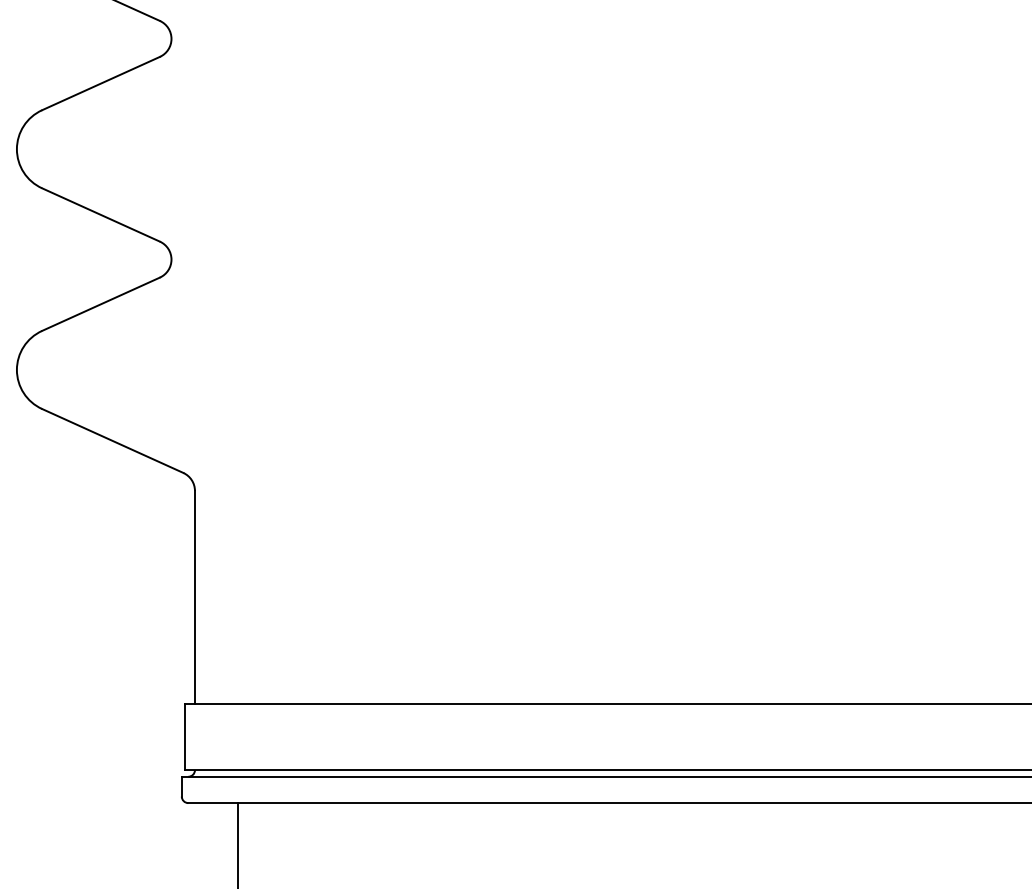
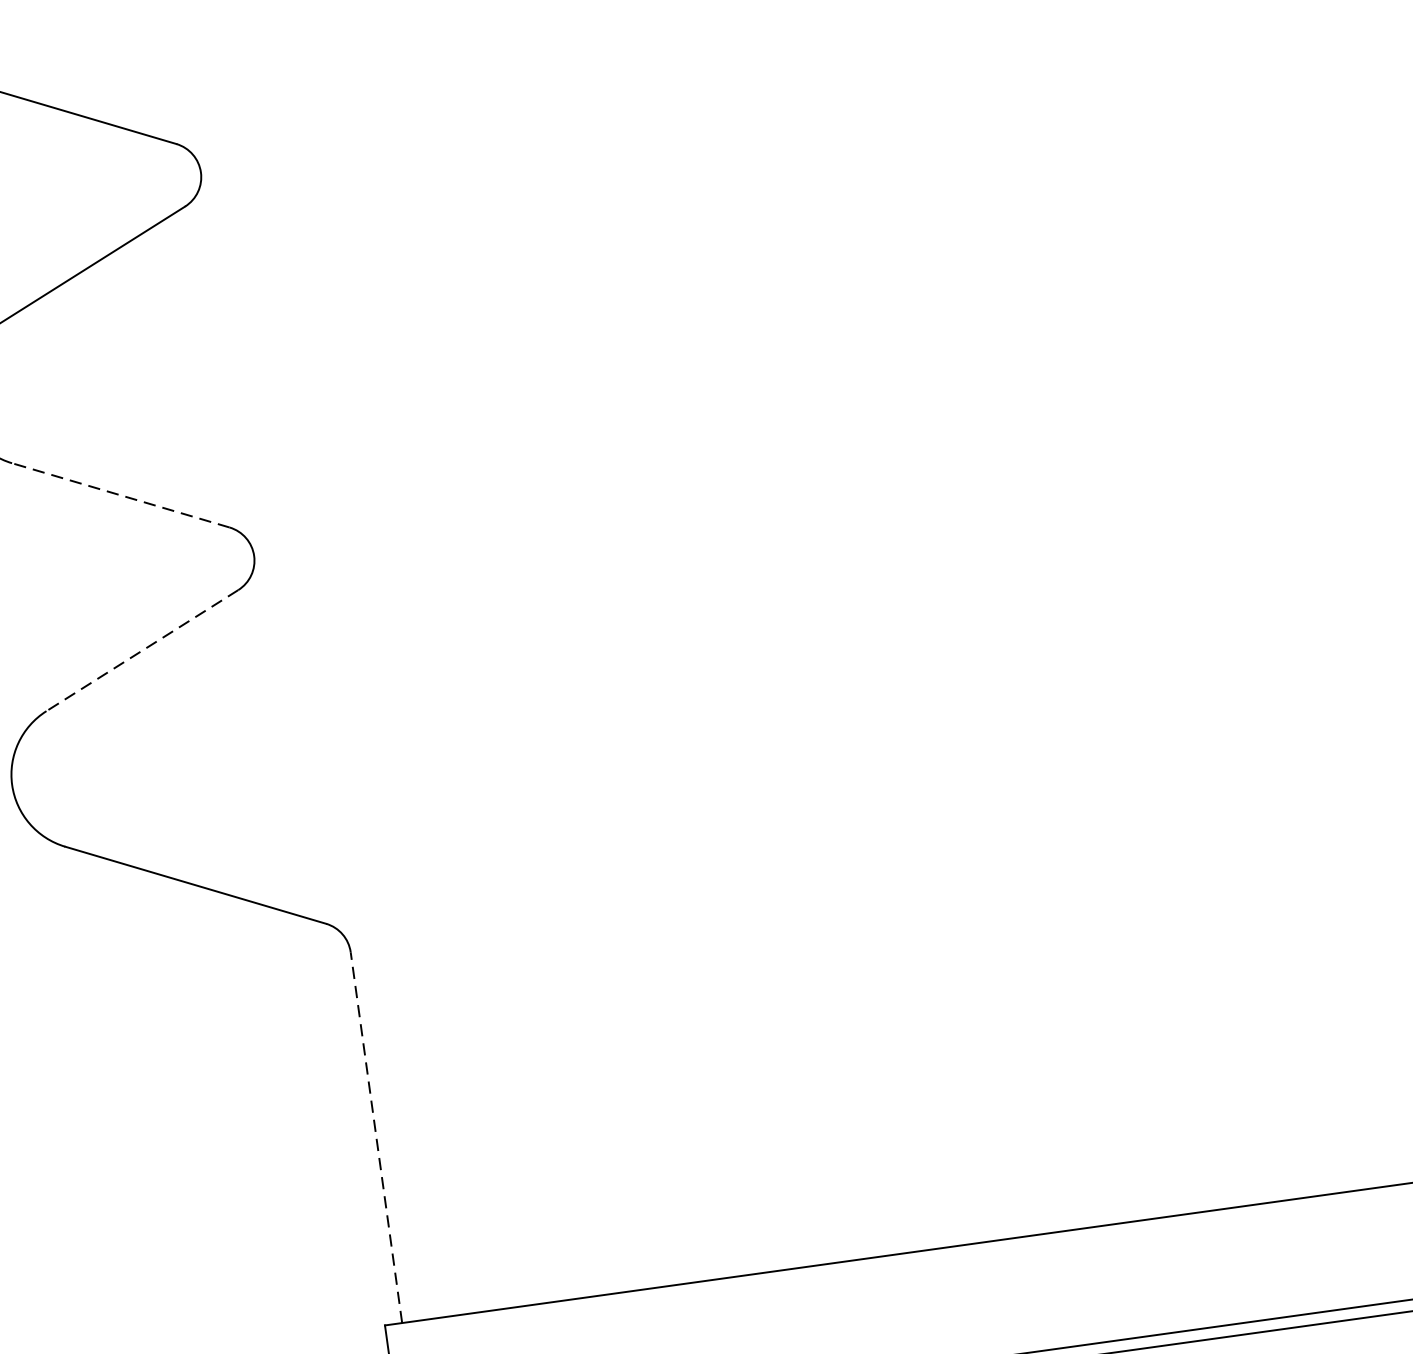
line: (100, 214) -> (119, 494), solid -> dashed
line: (100, 304) -> (141, 651), solid -> dashed
line: (194, 597) -> (375, 1137), solid -> dashed

